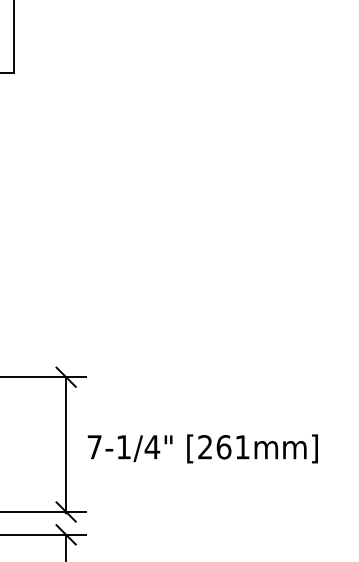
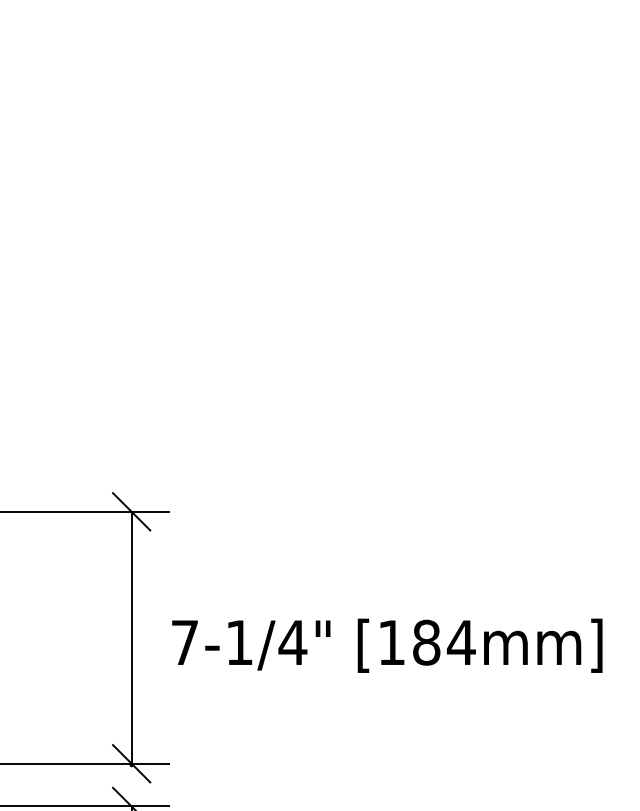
text: (224, 447) -> (427, 643), [261mm] -> [184mm]

